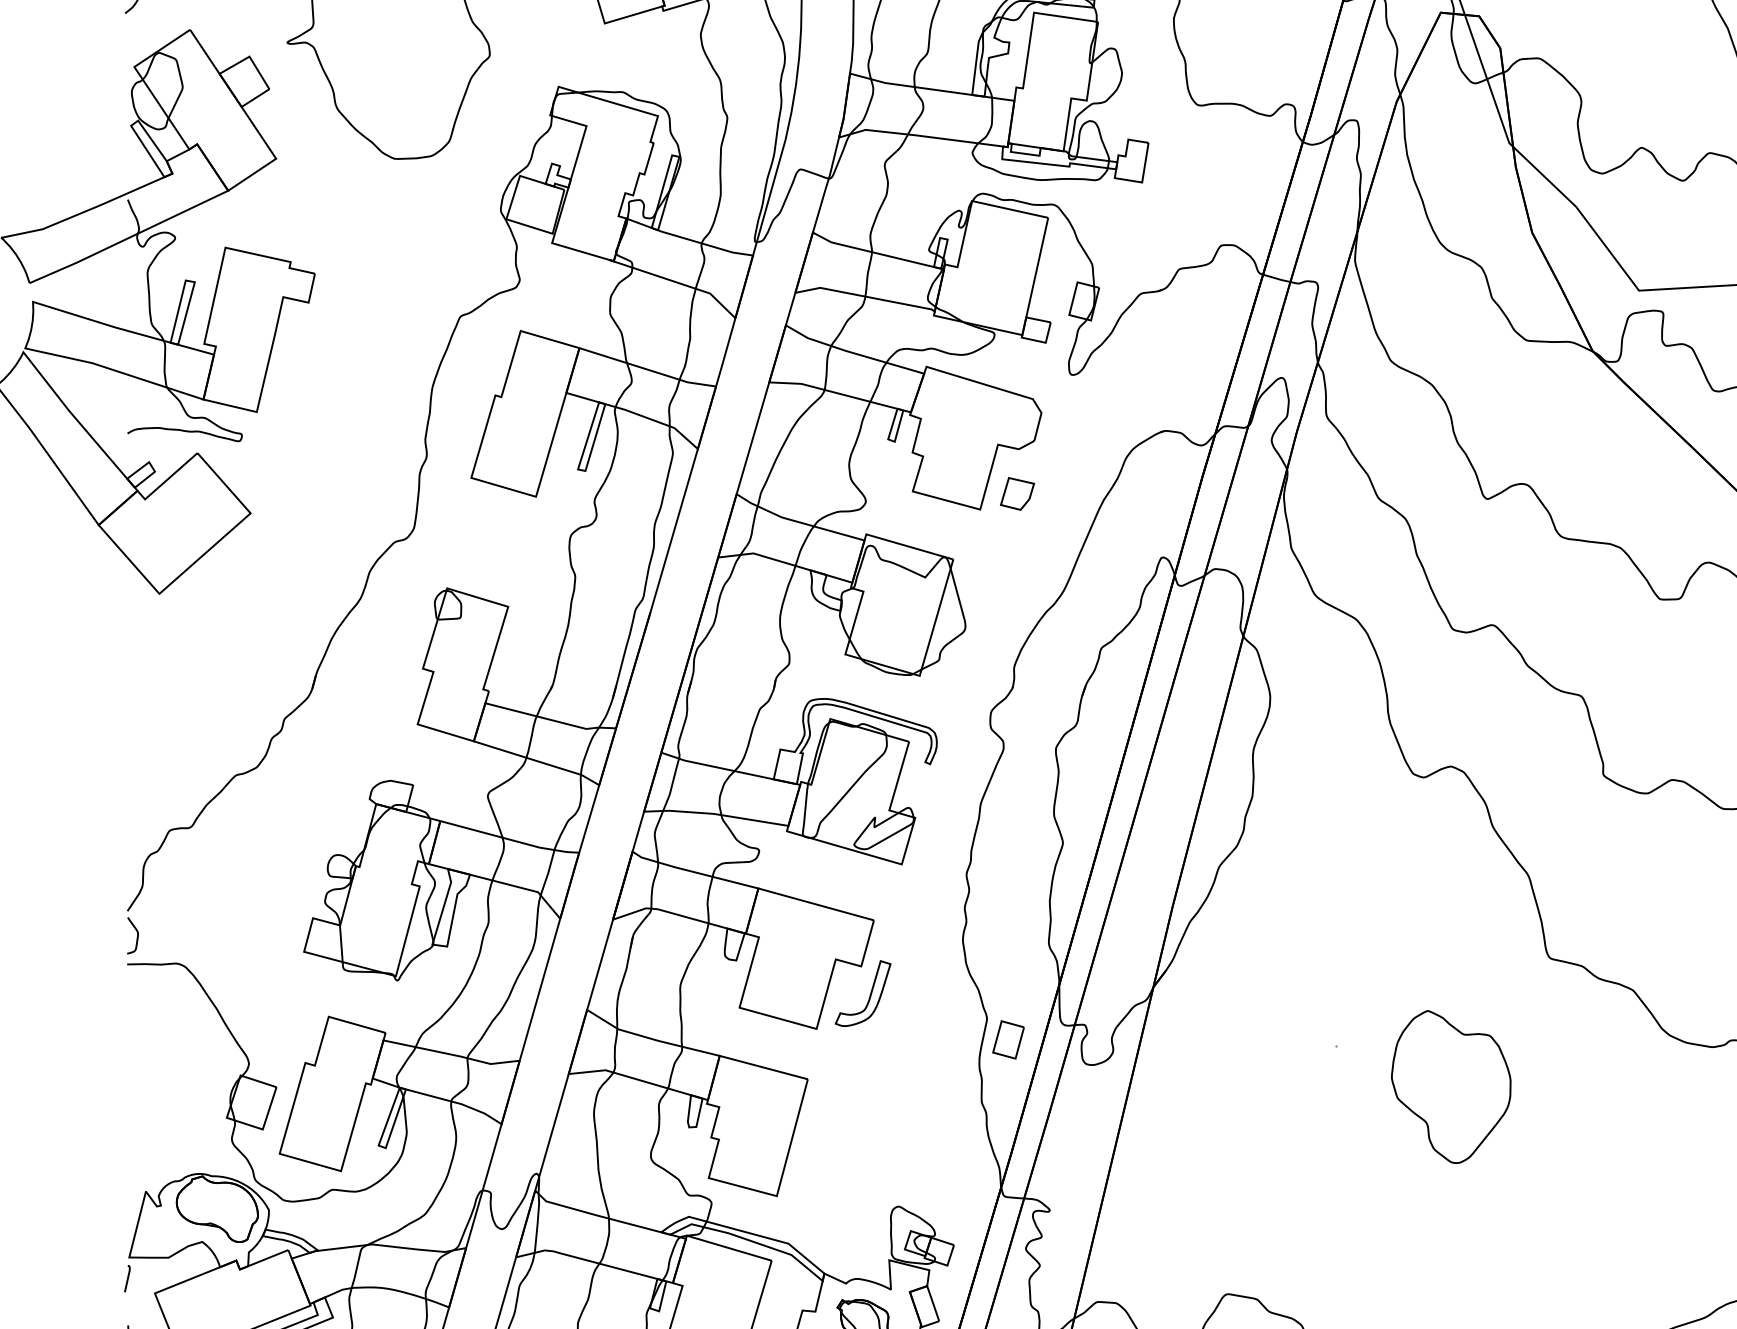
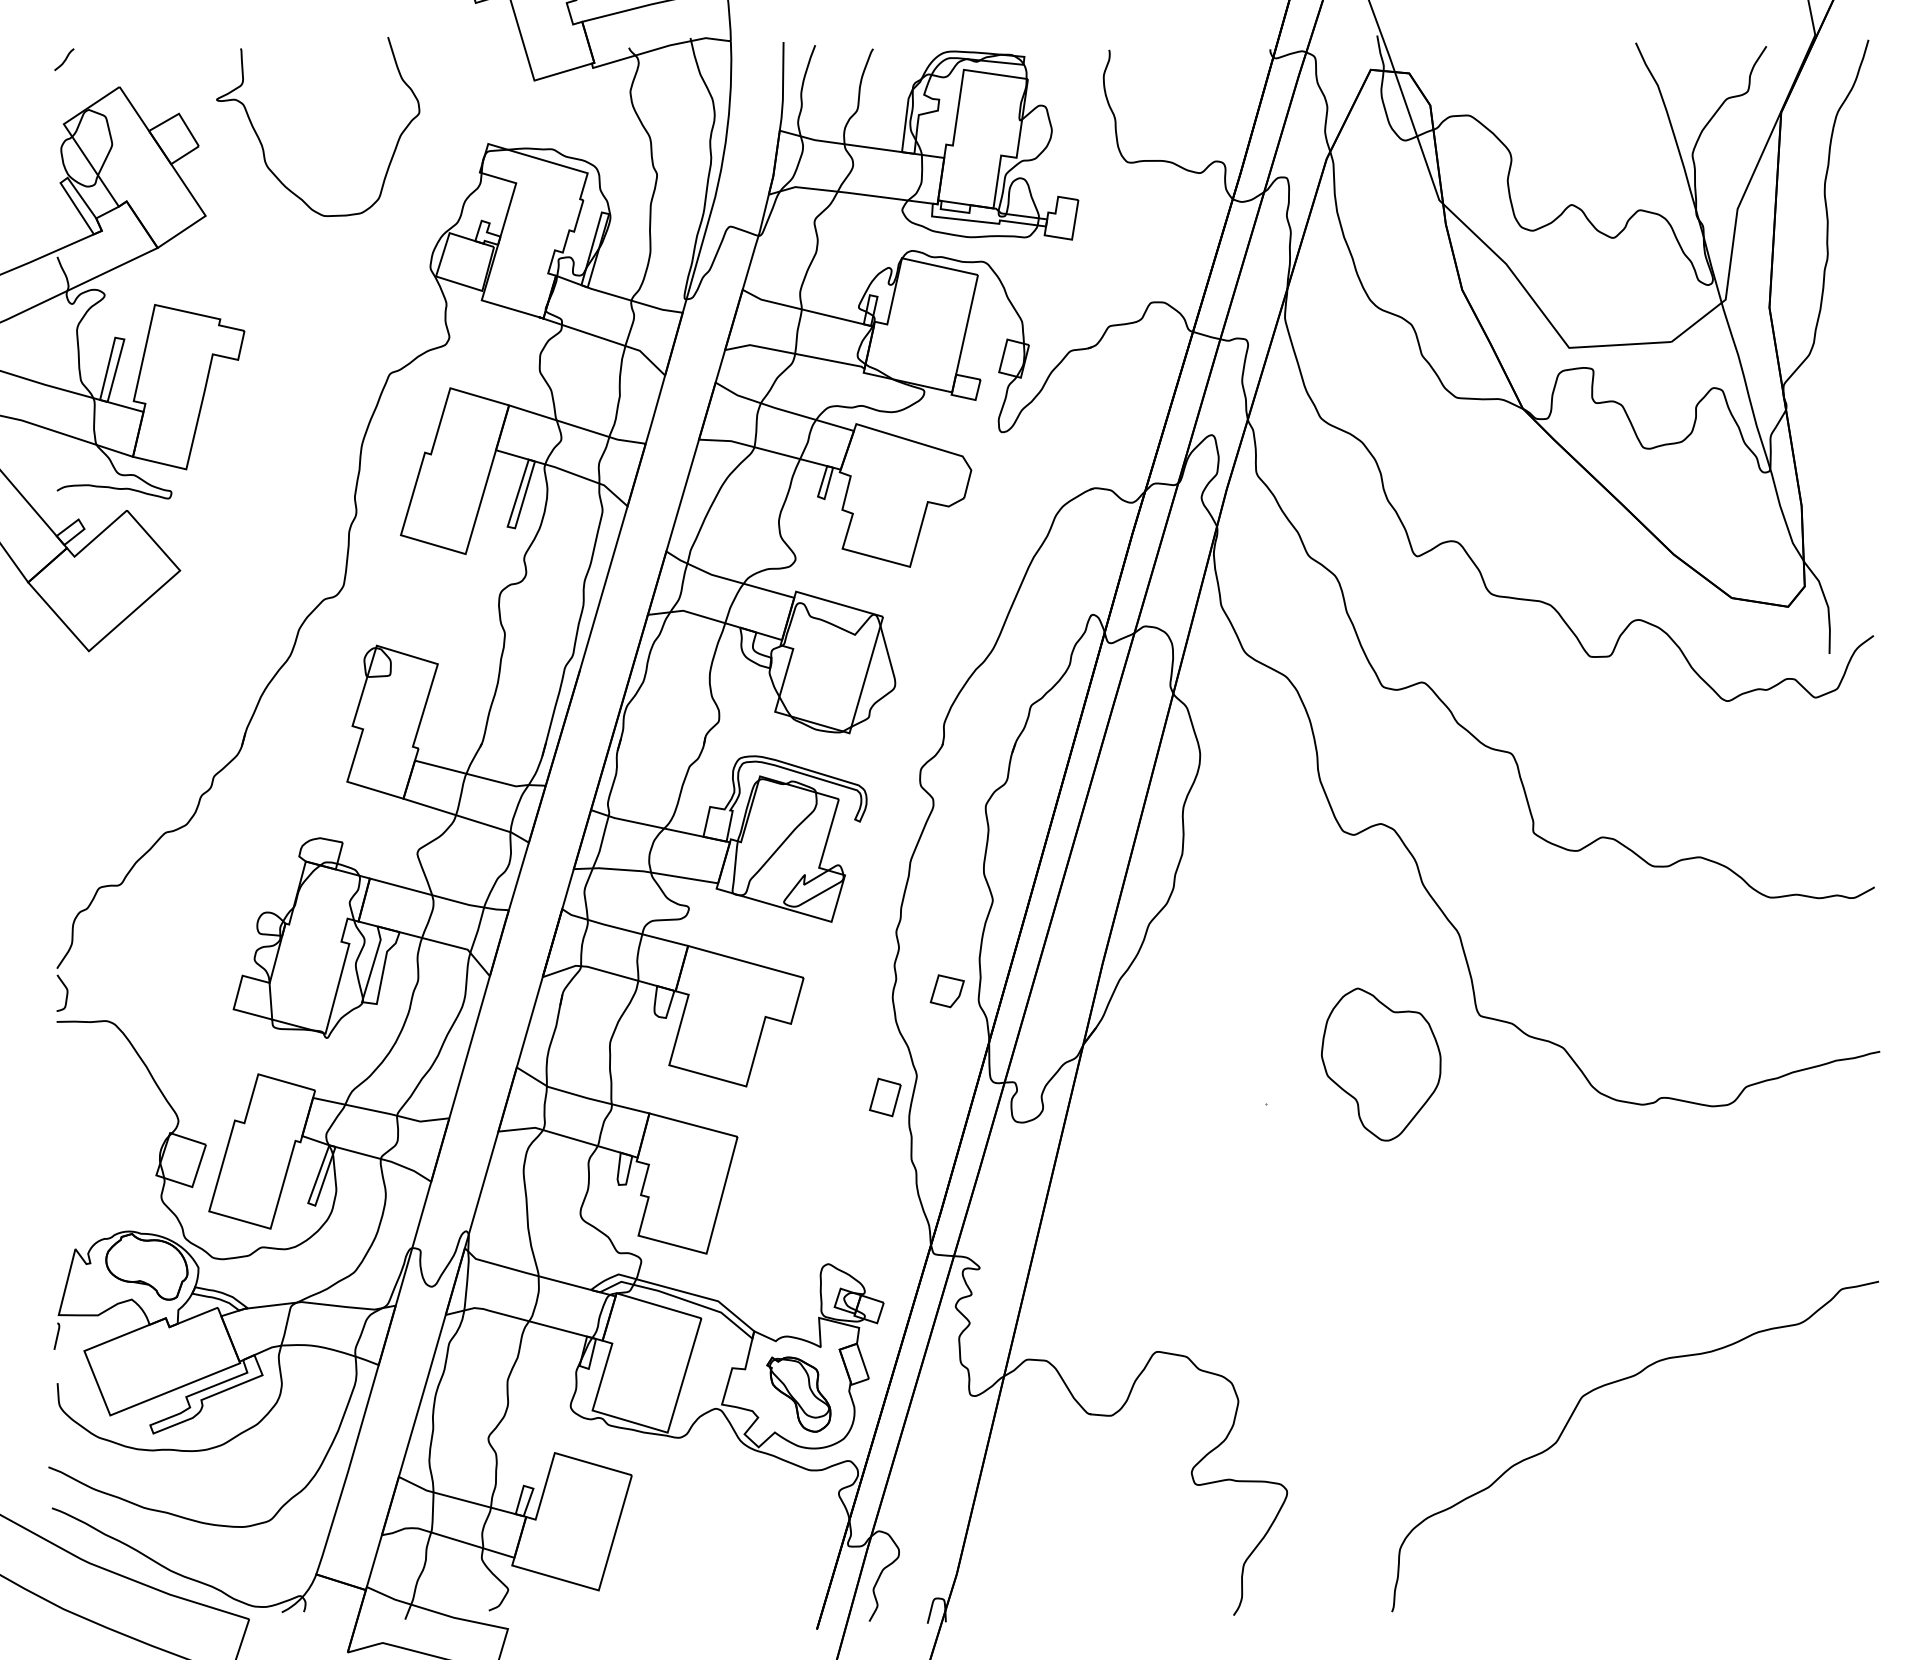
part: (1016, 494) -> (946, 991), moved
part: (869, 993) -> (799, 1051), removed
part: (1008, 1039) -> (885, 1097), moved
part: (1451, 1086) -> (1381, 1064), moved

